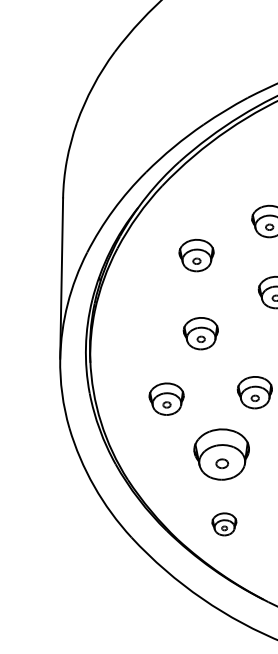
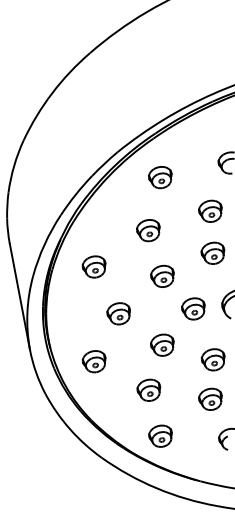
part: (195, 254) -> (93, 266), moved
part: (165, 398) -> (93, 361), moved
part: (220, 452) -> (148, 389), size x0.62
part: (224, 523) -> (160, 435), size x1.43

